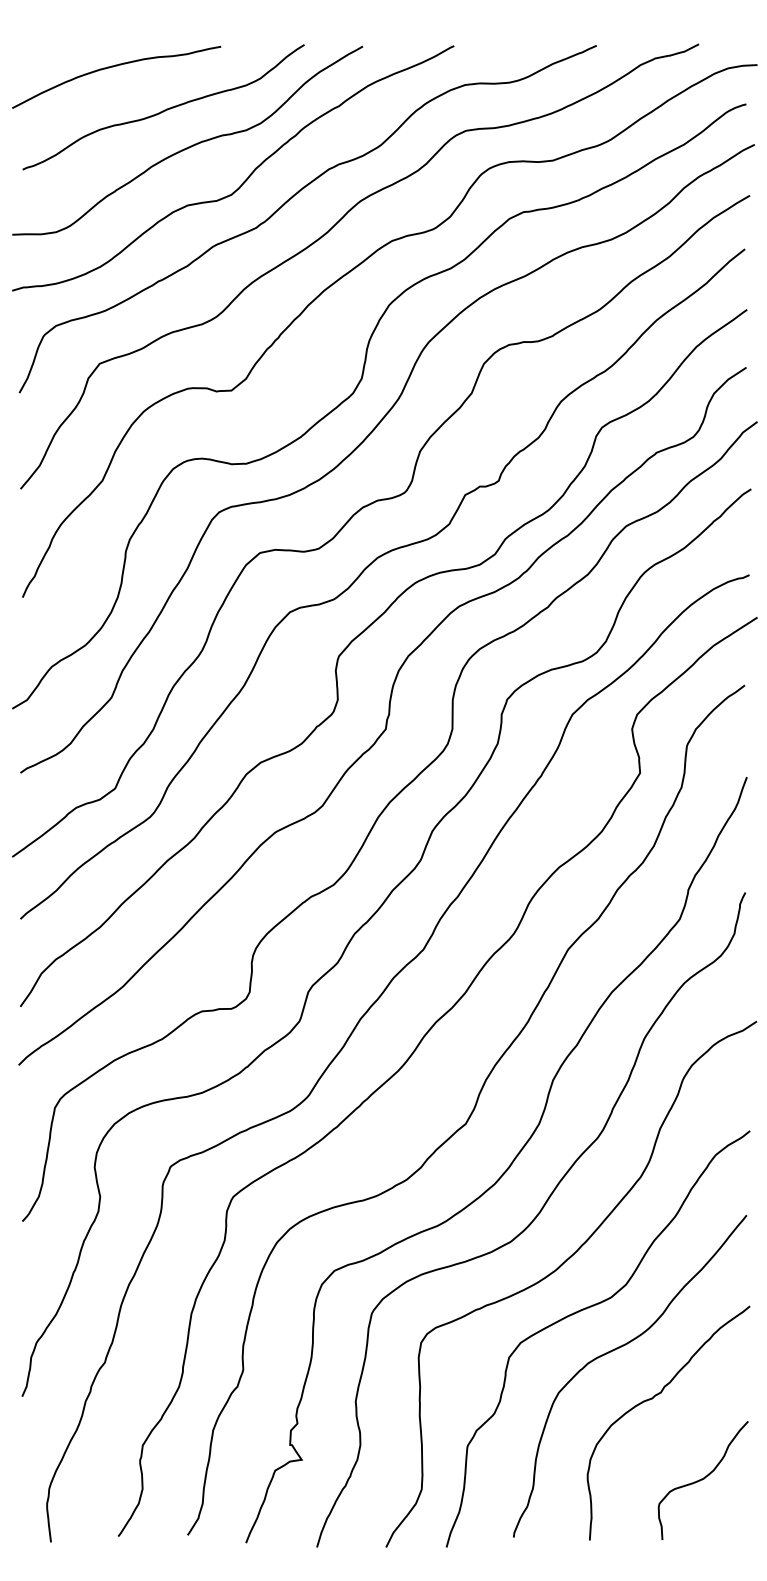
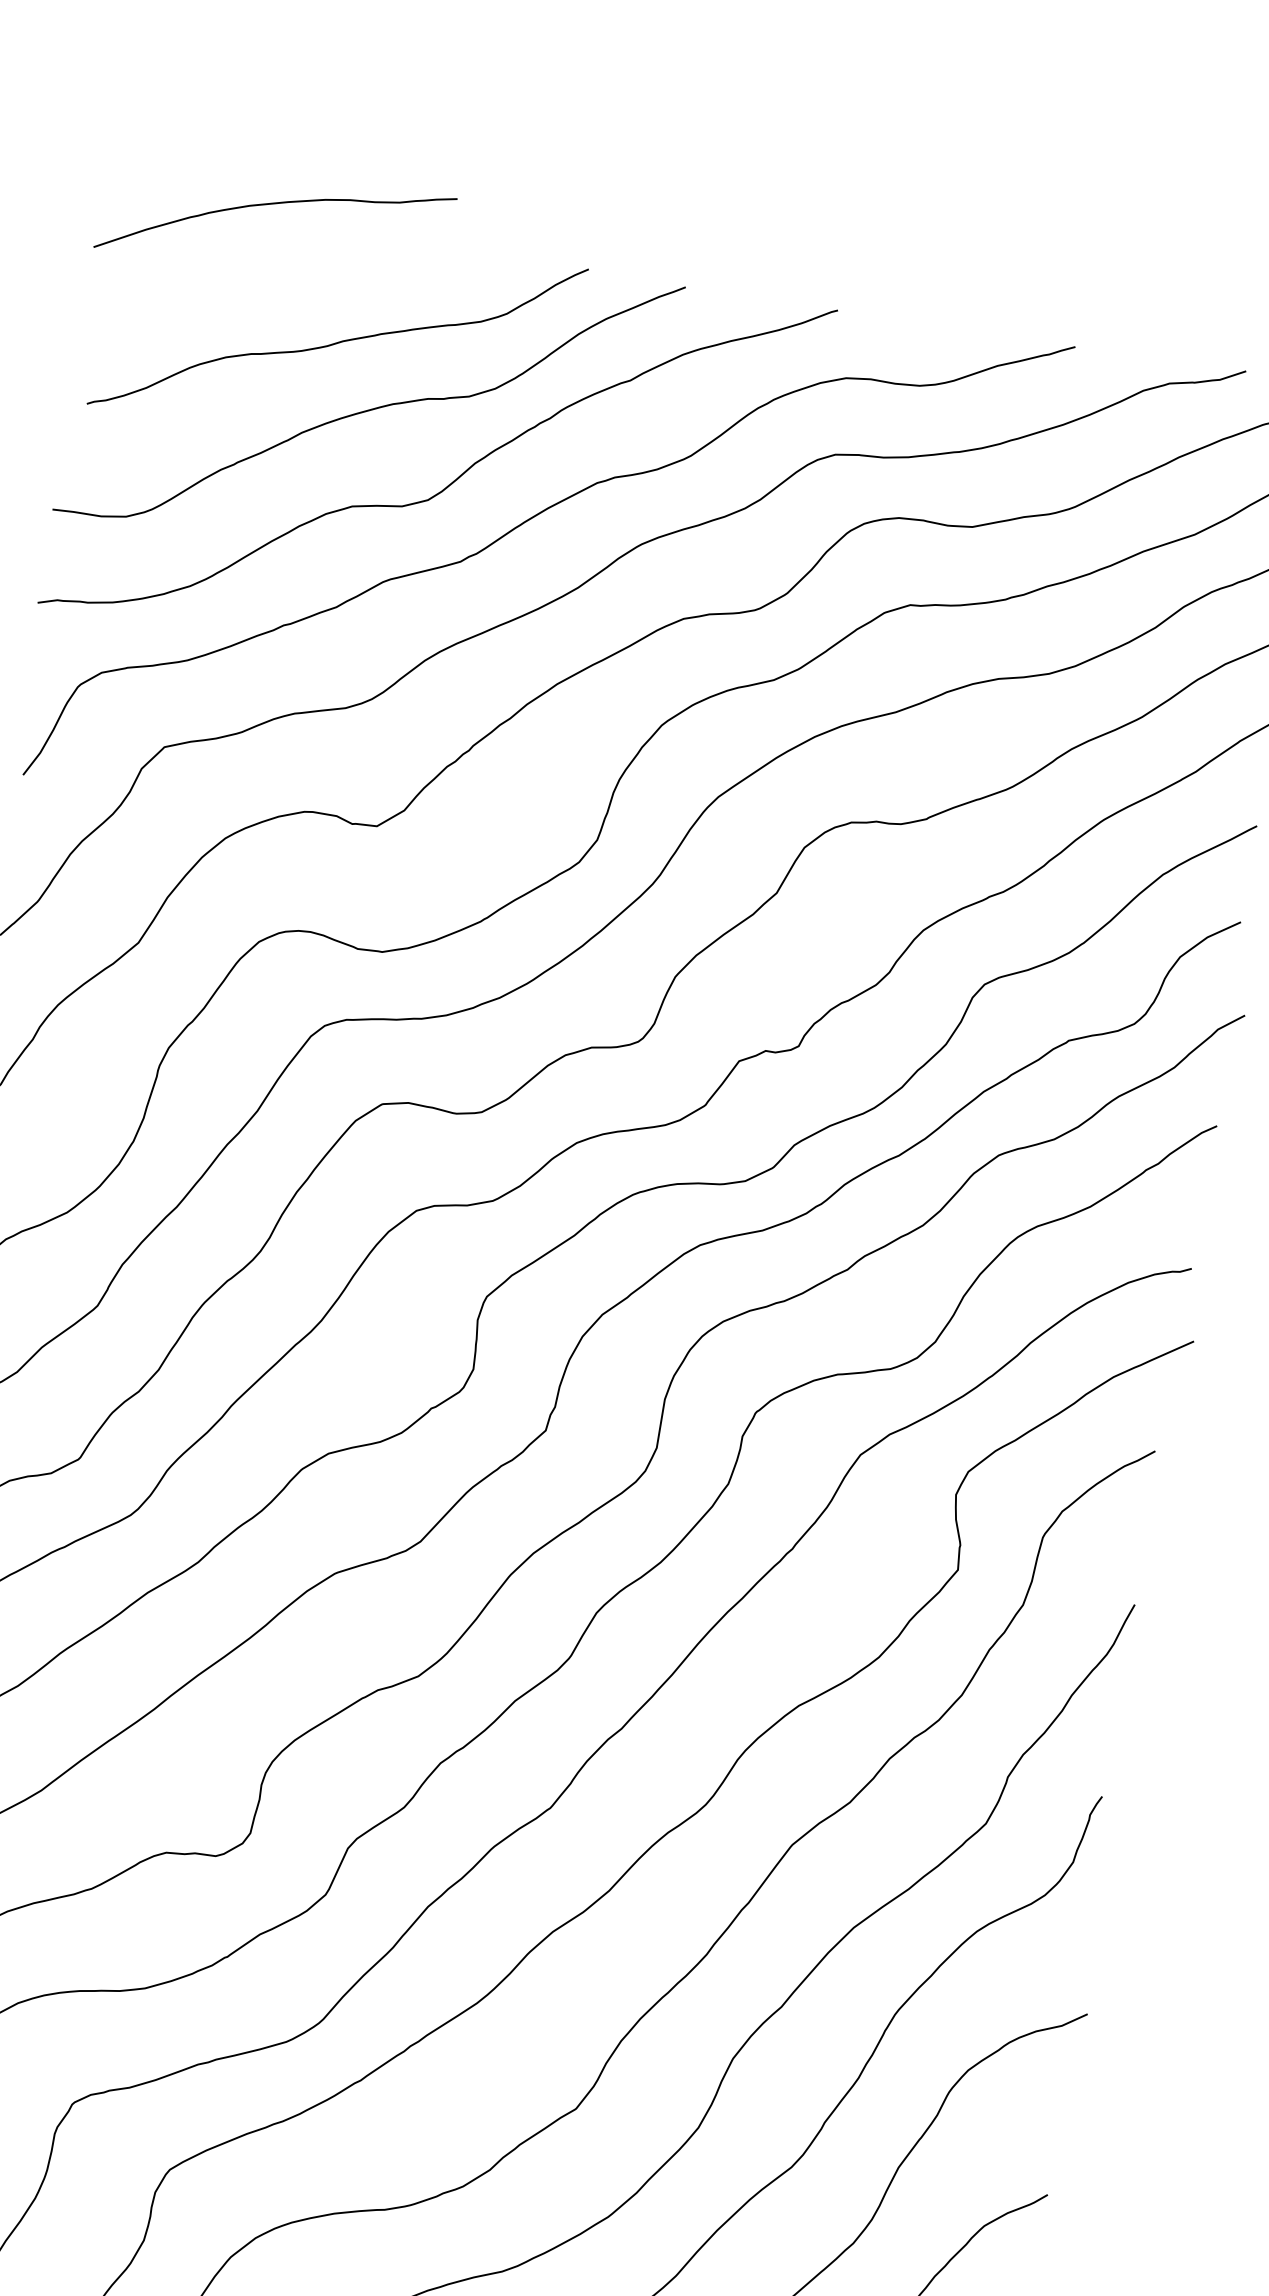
curve: (113, 67) -> (272, 205), moved

